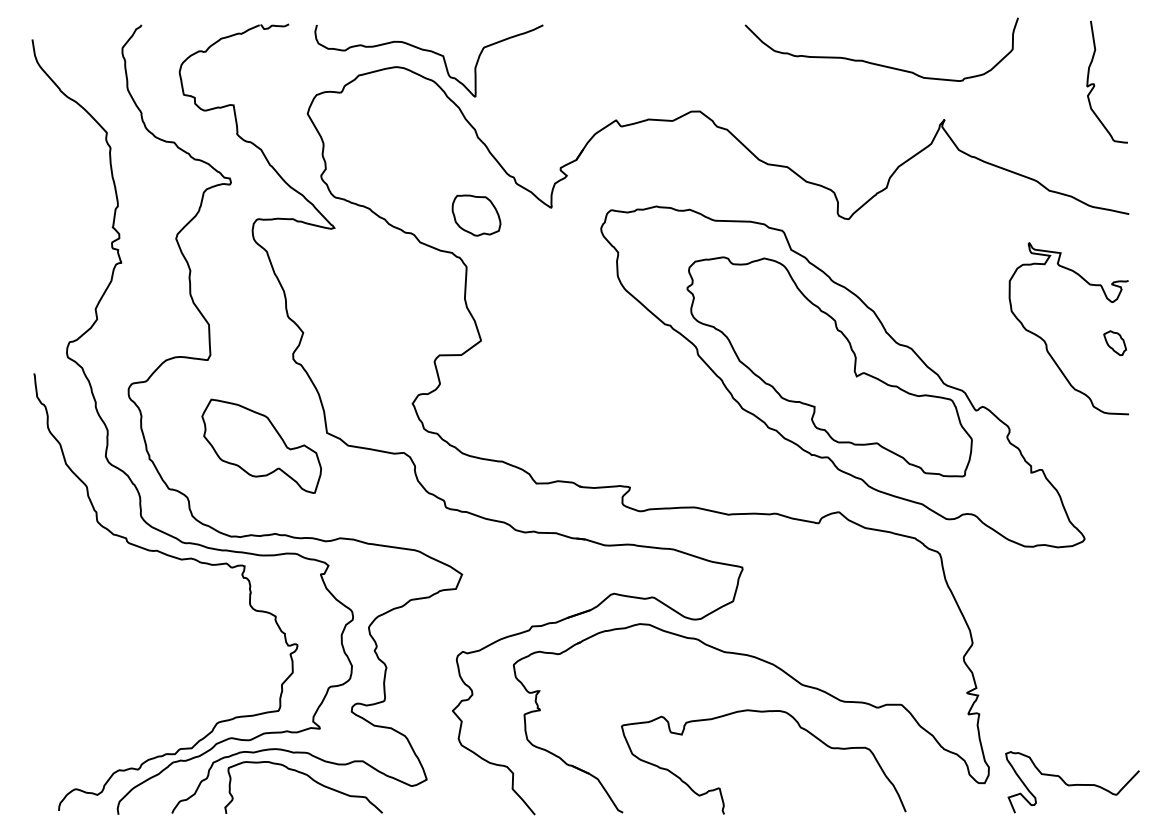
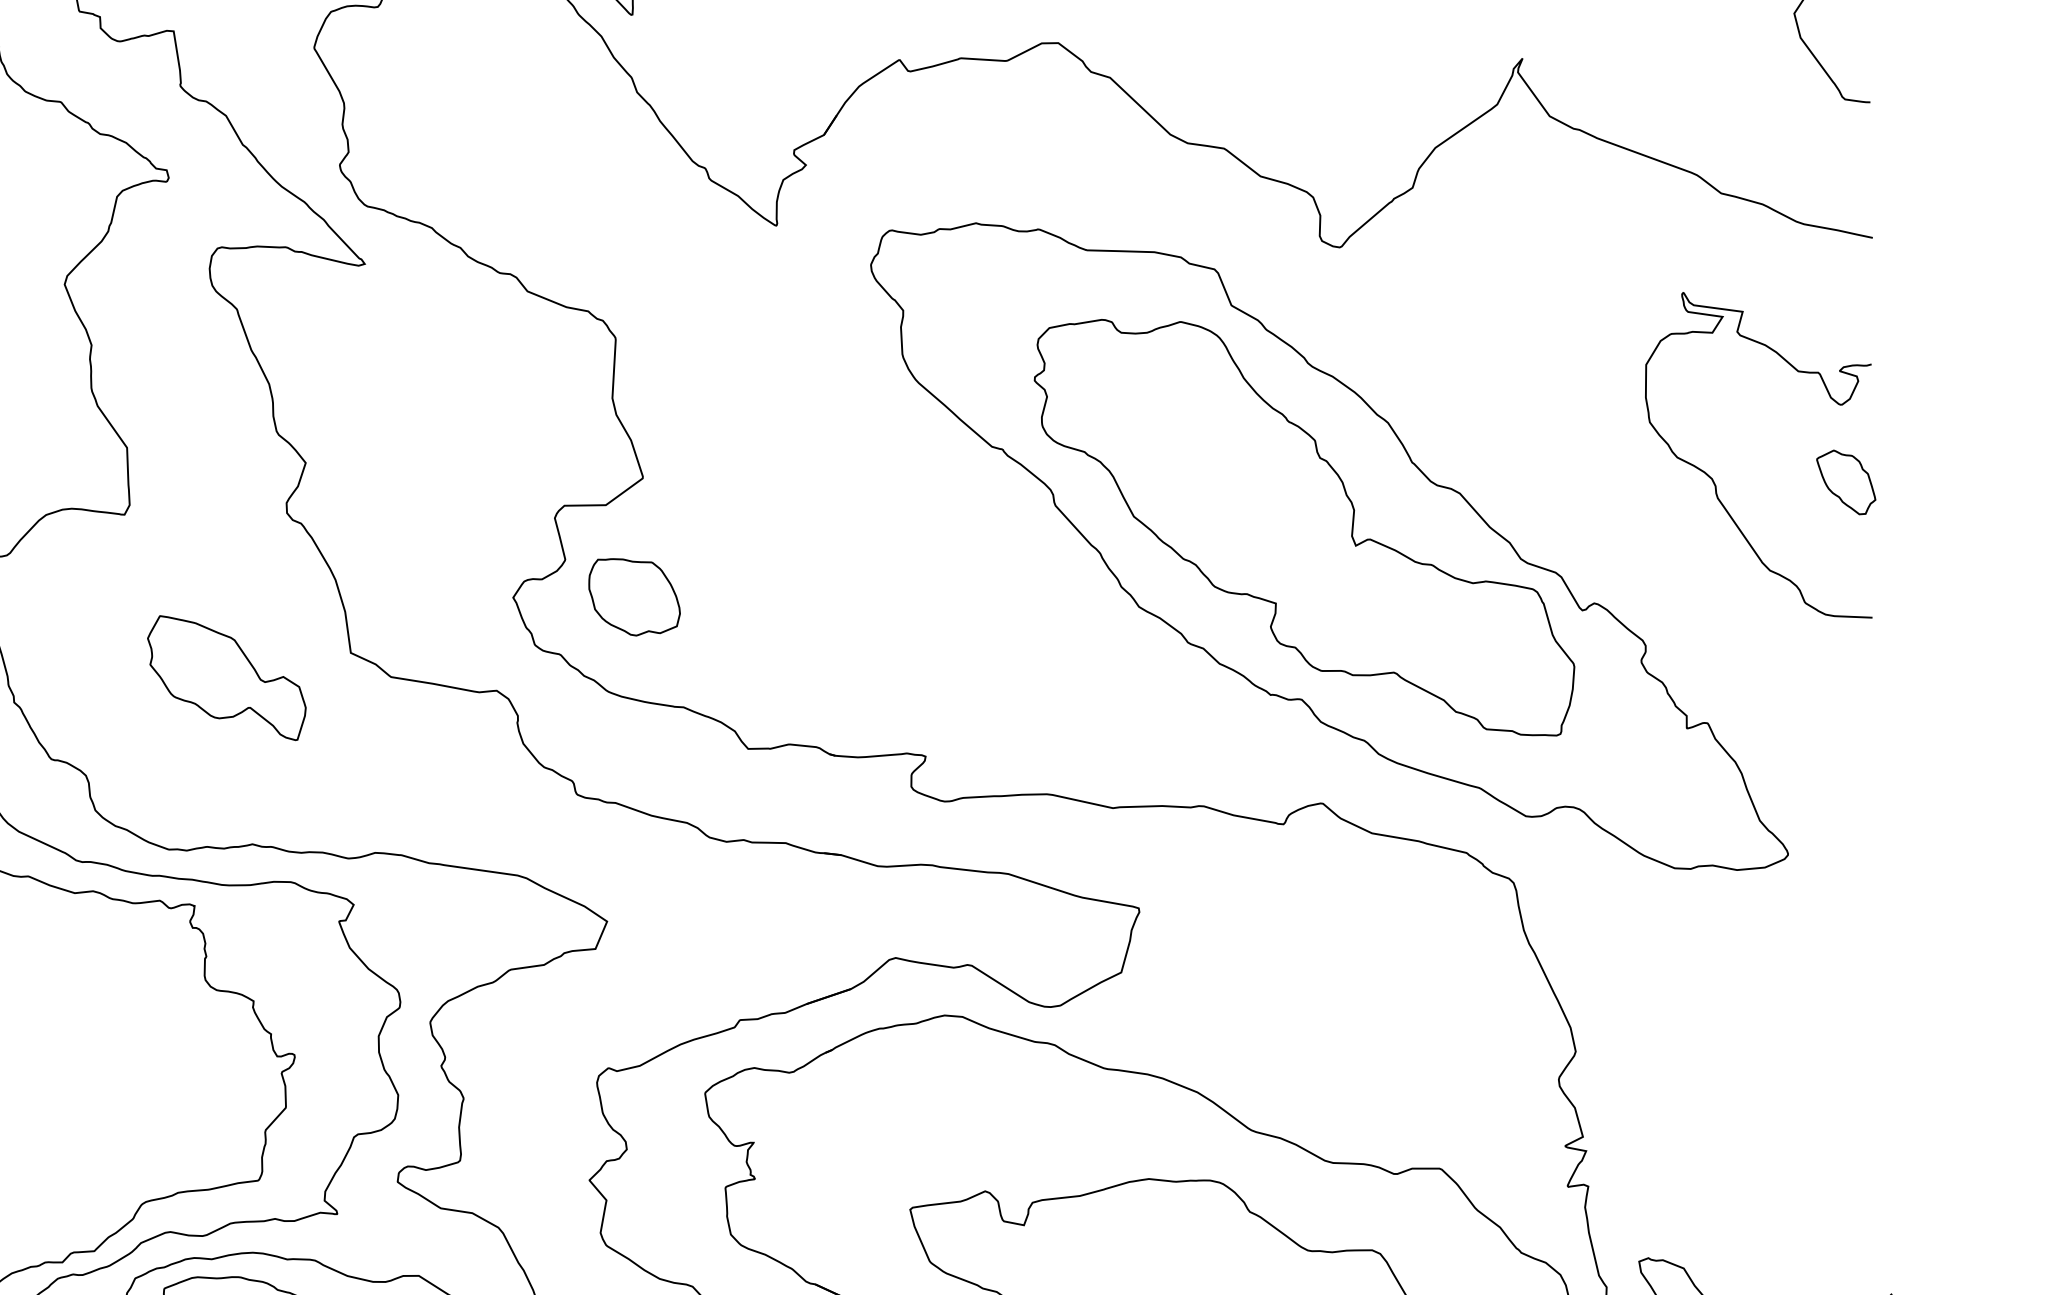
part: (476, 215) -> (634, 597), moved
part: (1114, 343) -> (1844, 483), size x1.4
part: (261, 445) -> (226, 676), size x0.7

